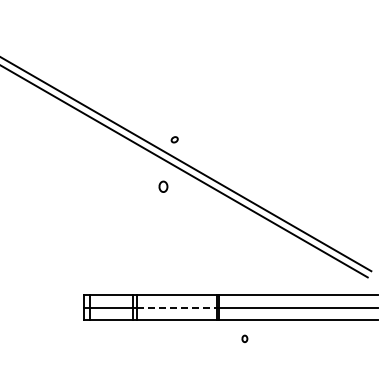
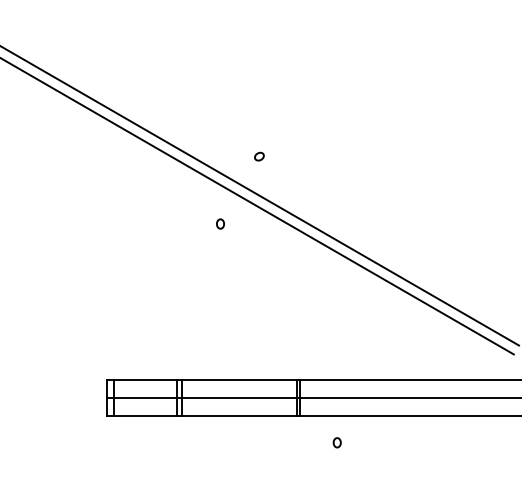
part: (174, 139) -> (259, 156), moved
part: (163, 186) -> (220, 223), size x0.62
line: (176, 307) -> (238, 397), dashed -> solid

